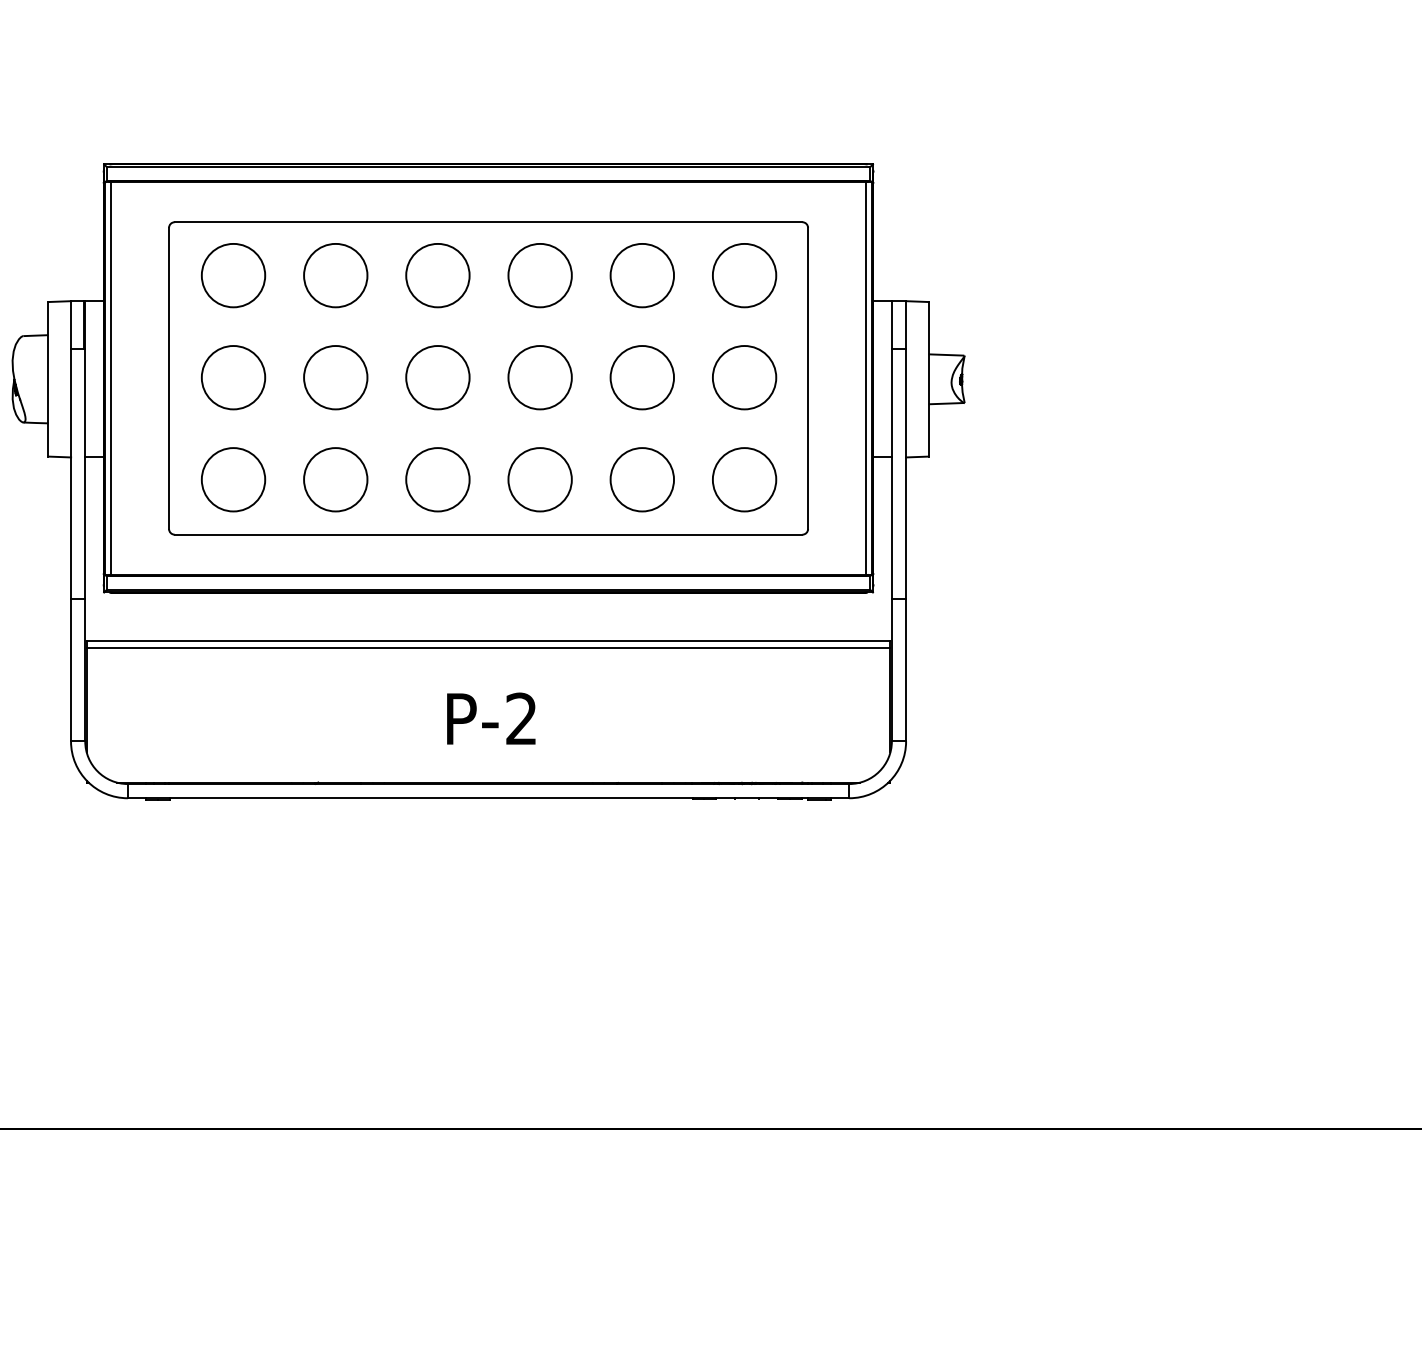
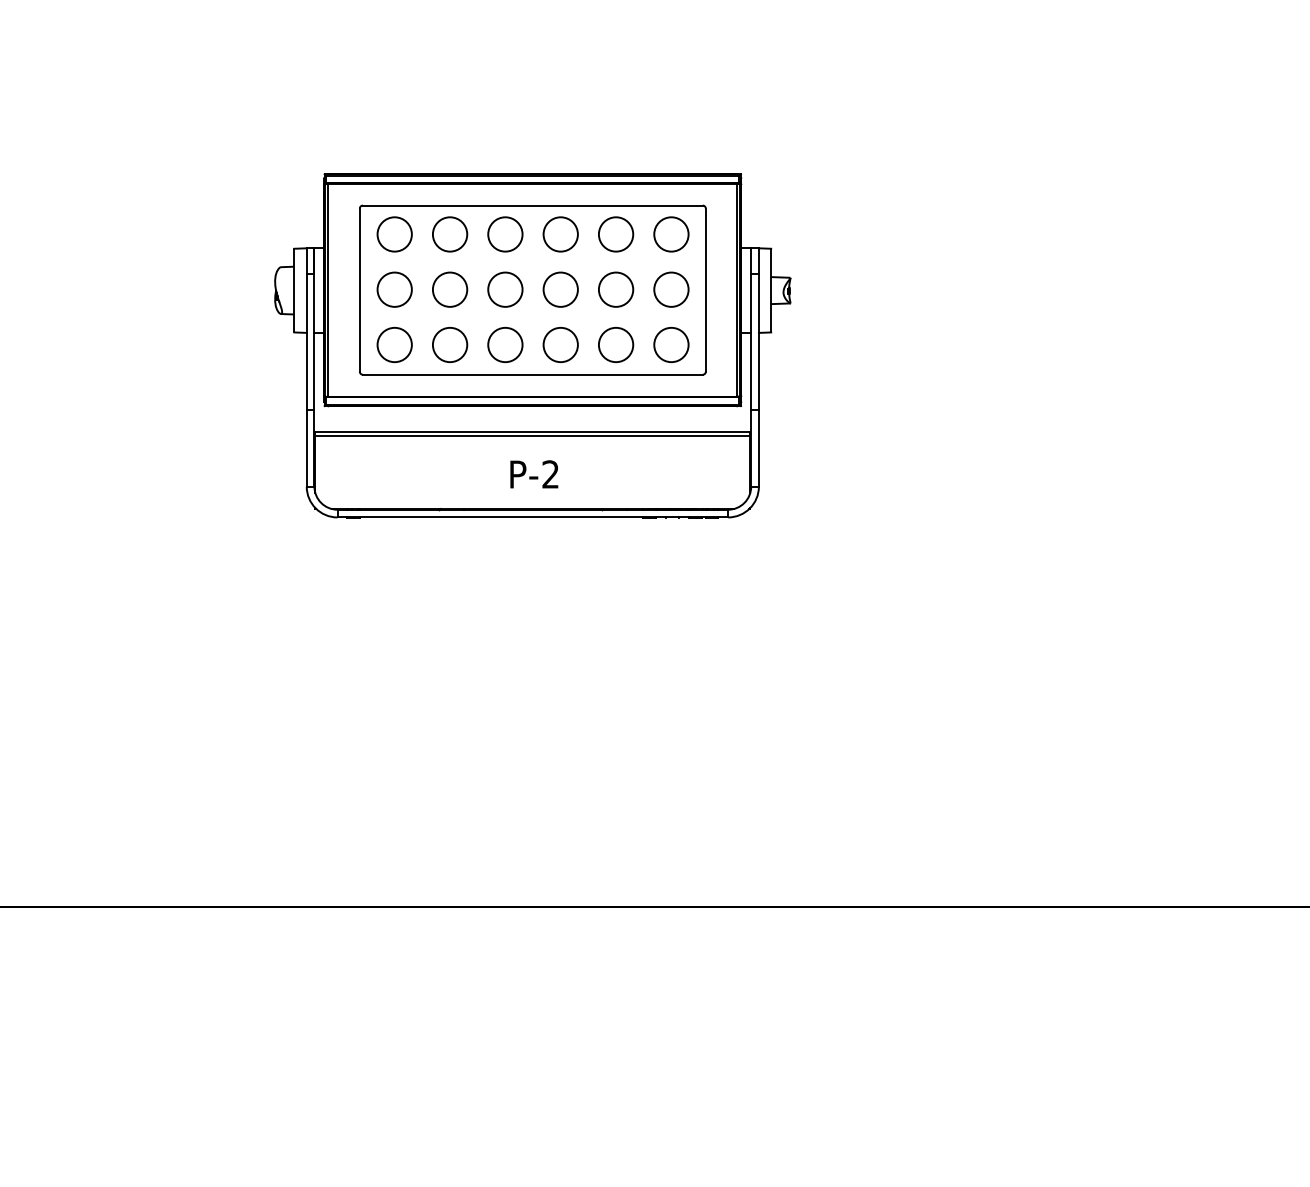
part: (488, 481) -> (532, 345), size x0.62

